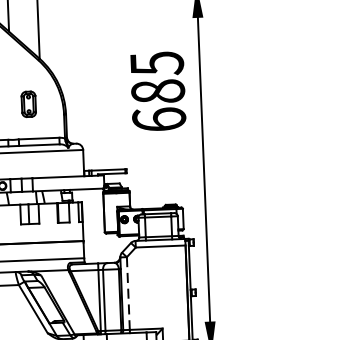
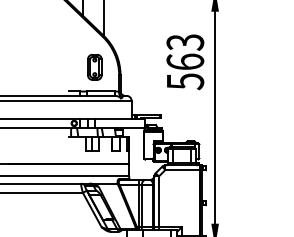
text: (158, 92) -> (185, 62), 685 -> 563
part: (28, 103) -> (94, 66), size x1.43
line: (127, 294) -> (158, 202), dashed -> solid

